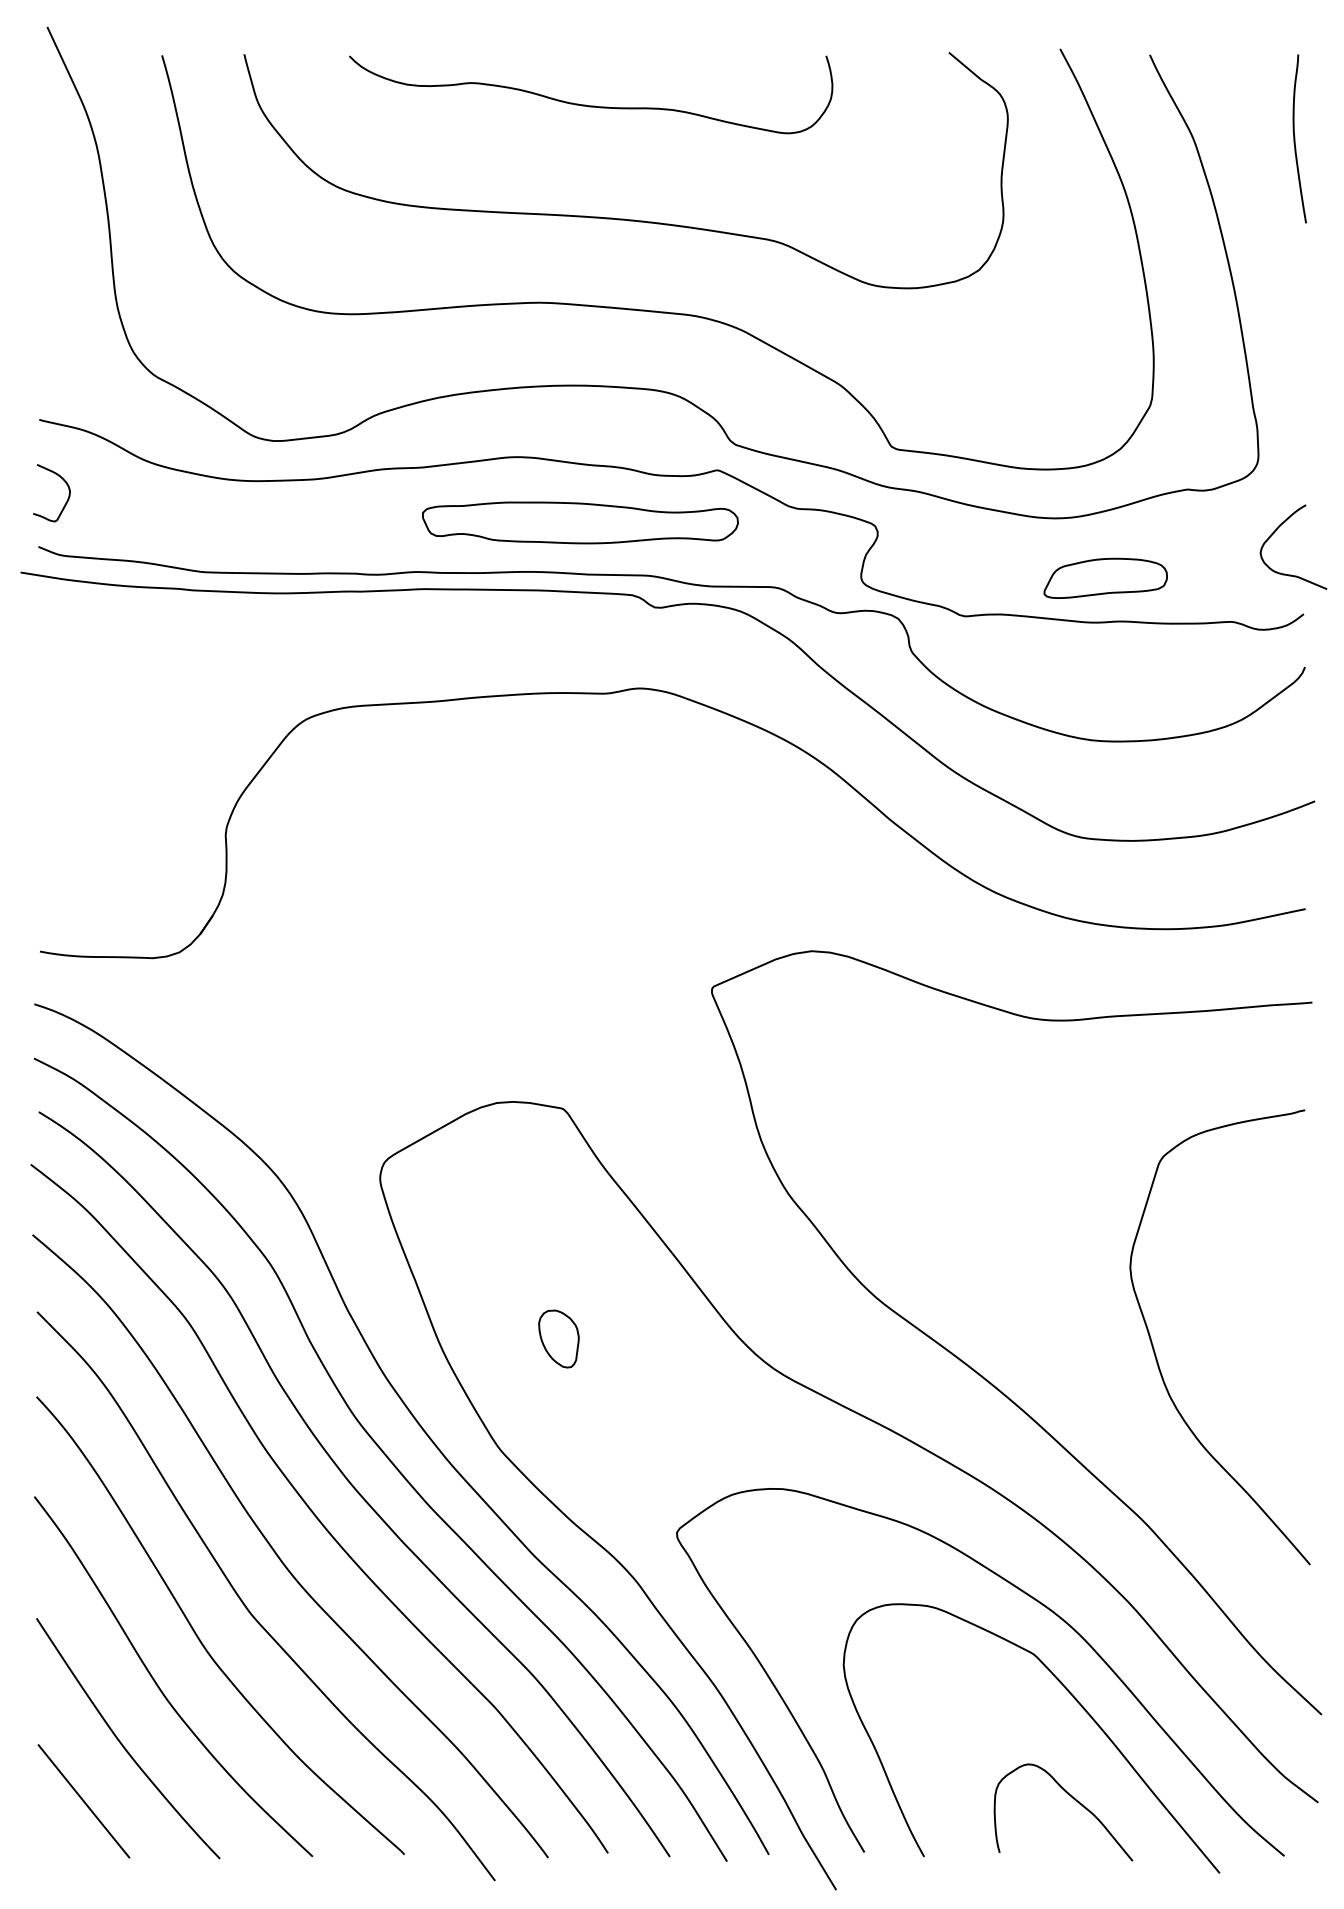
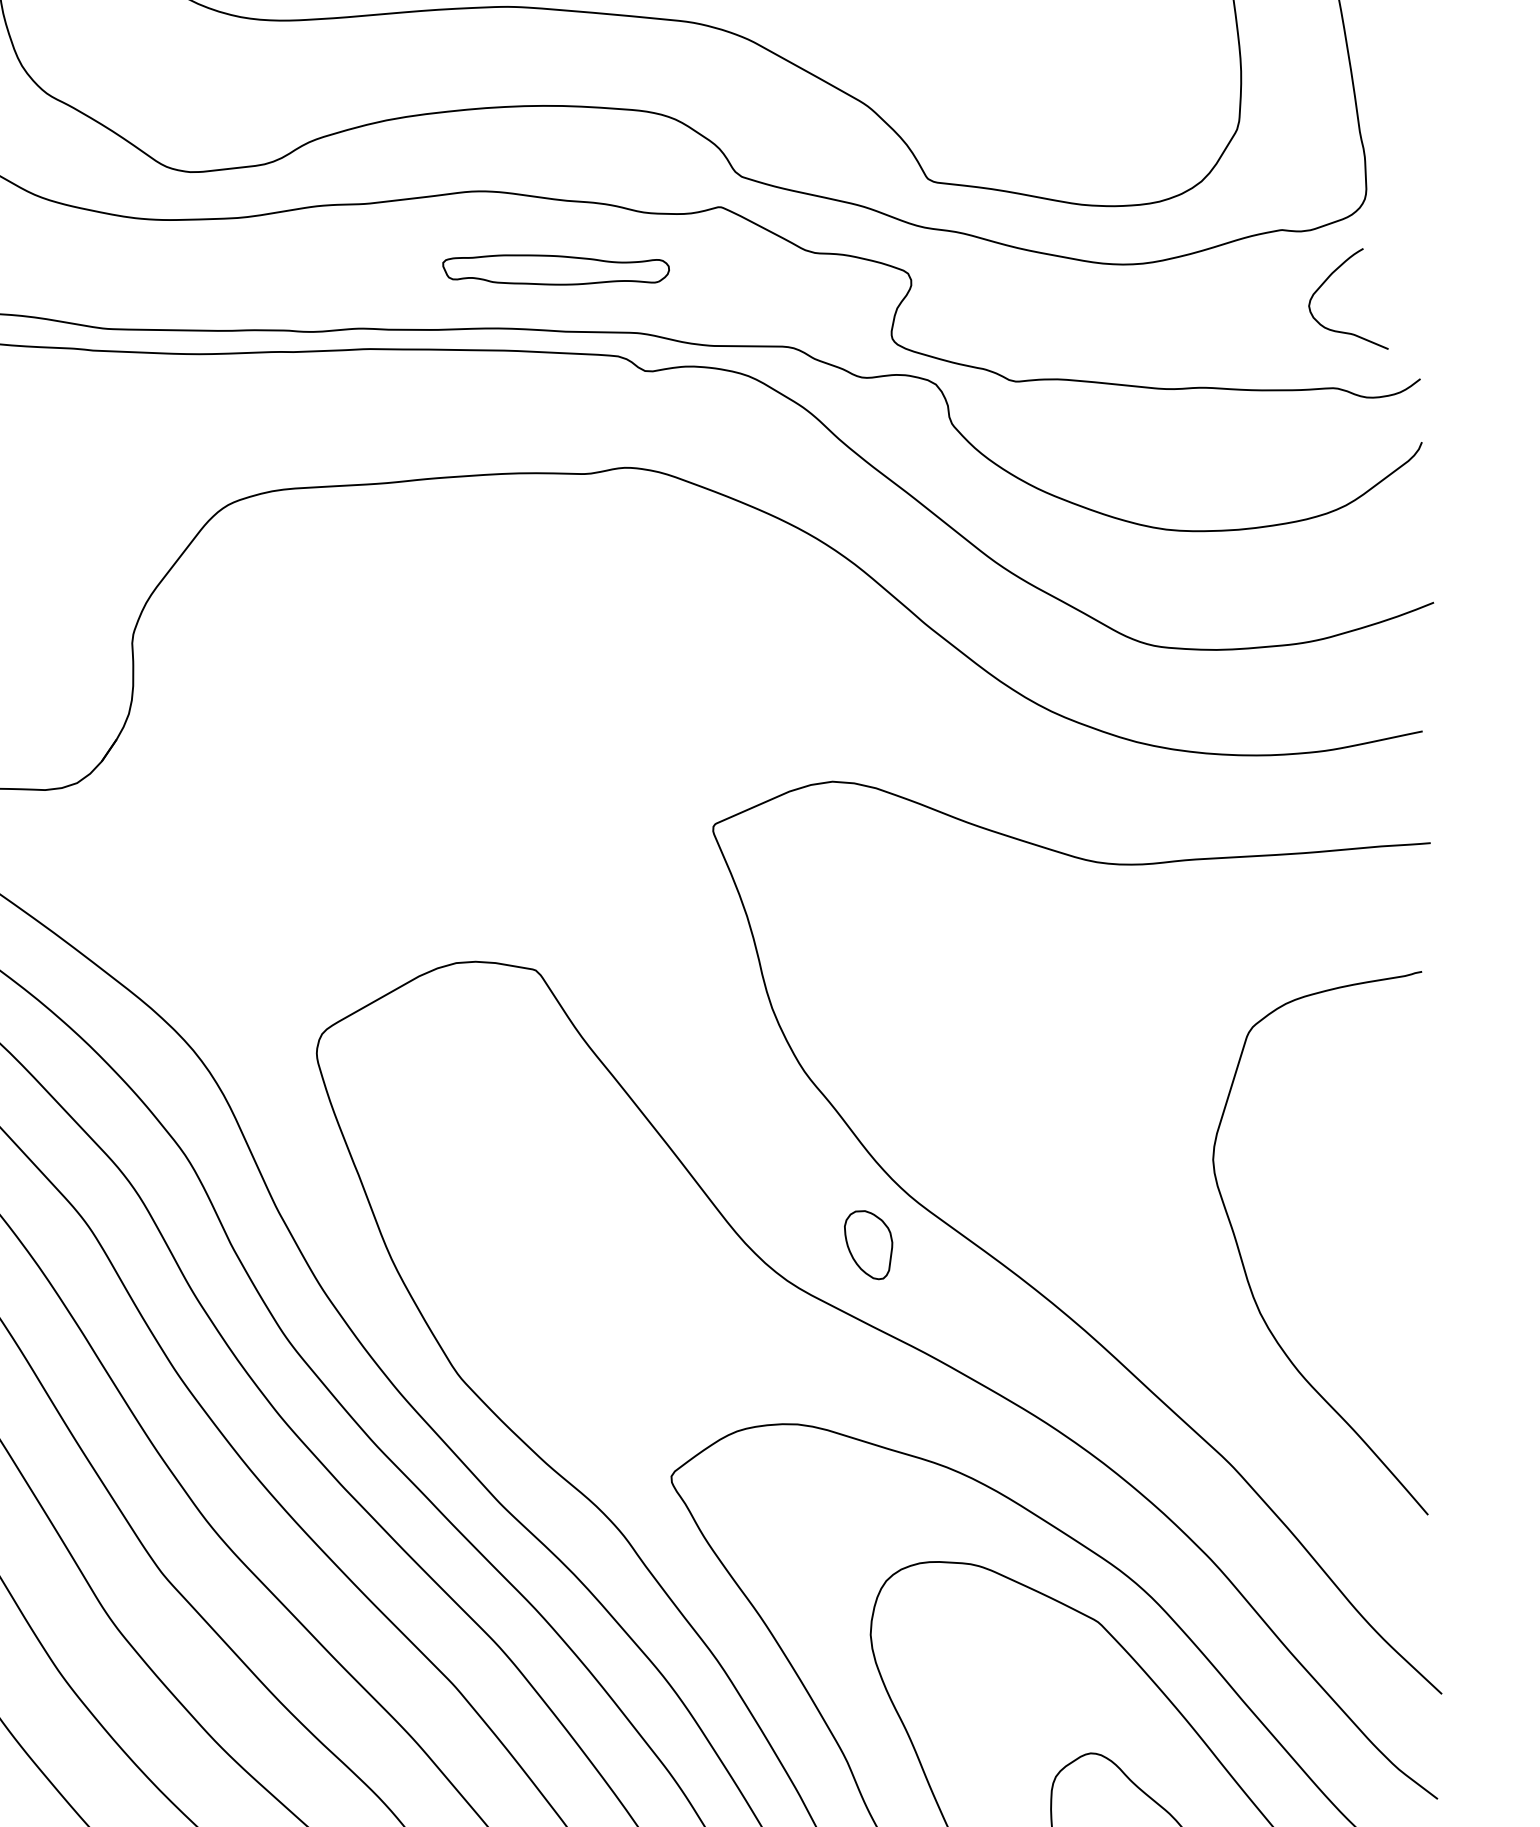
part: (580, 522) -> (556, 269), size x0.6
curve: (1276, 531) -> (1328, 280), moved
part: (1105, 577) -> (1183, 335), removed
part: (558, 1338) -> (868, 1244), moved

